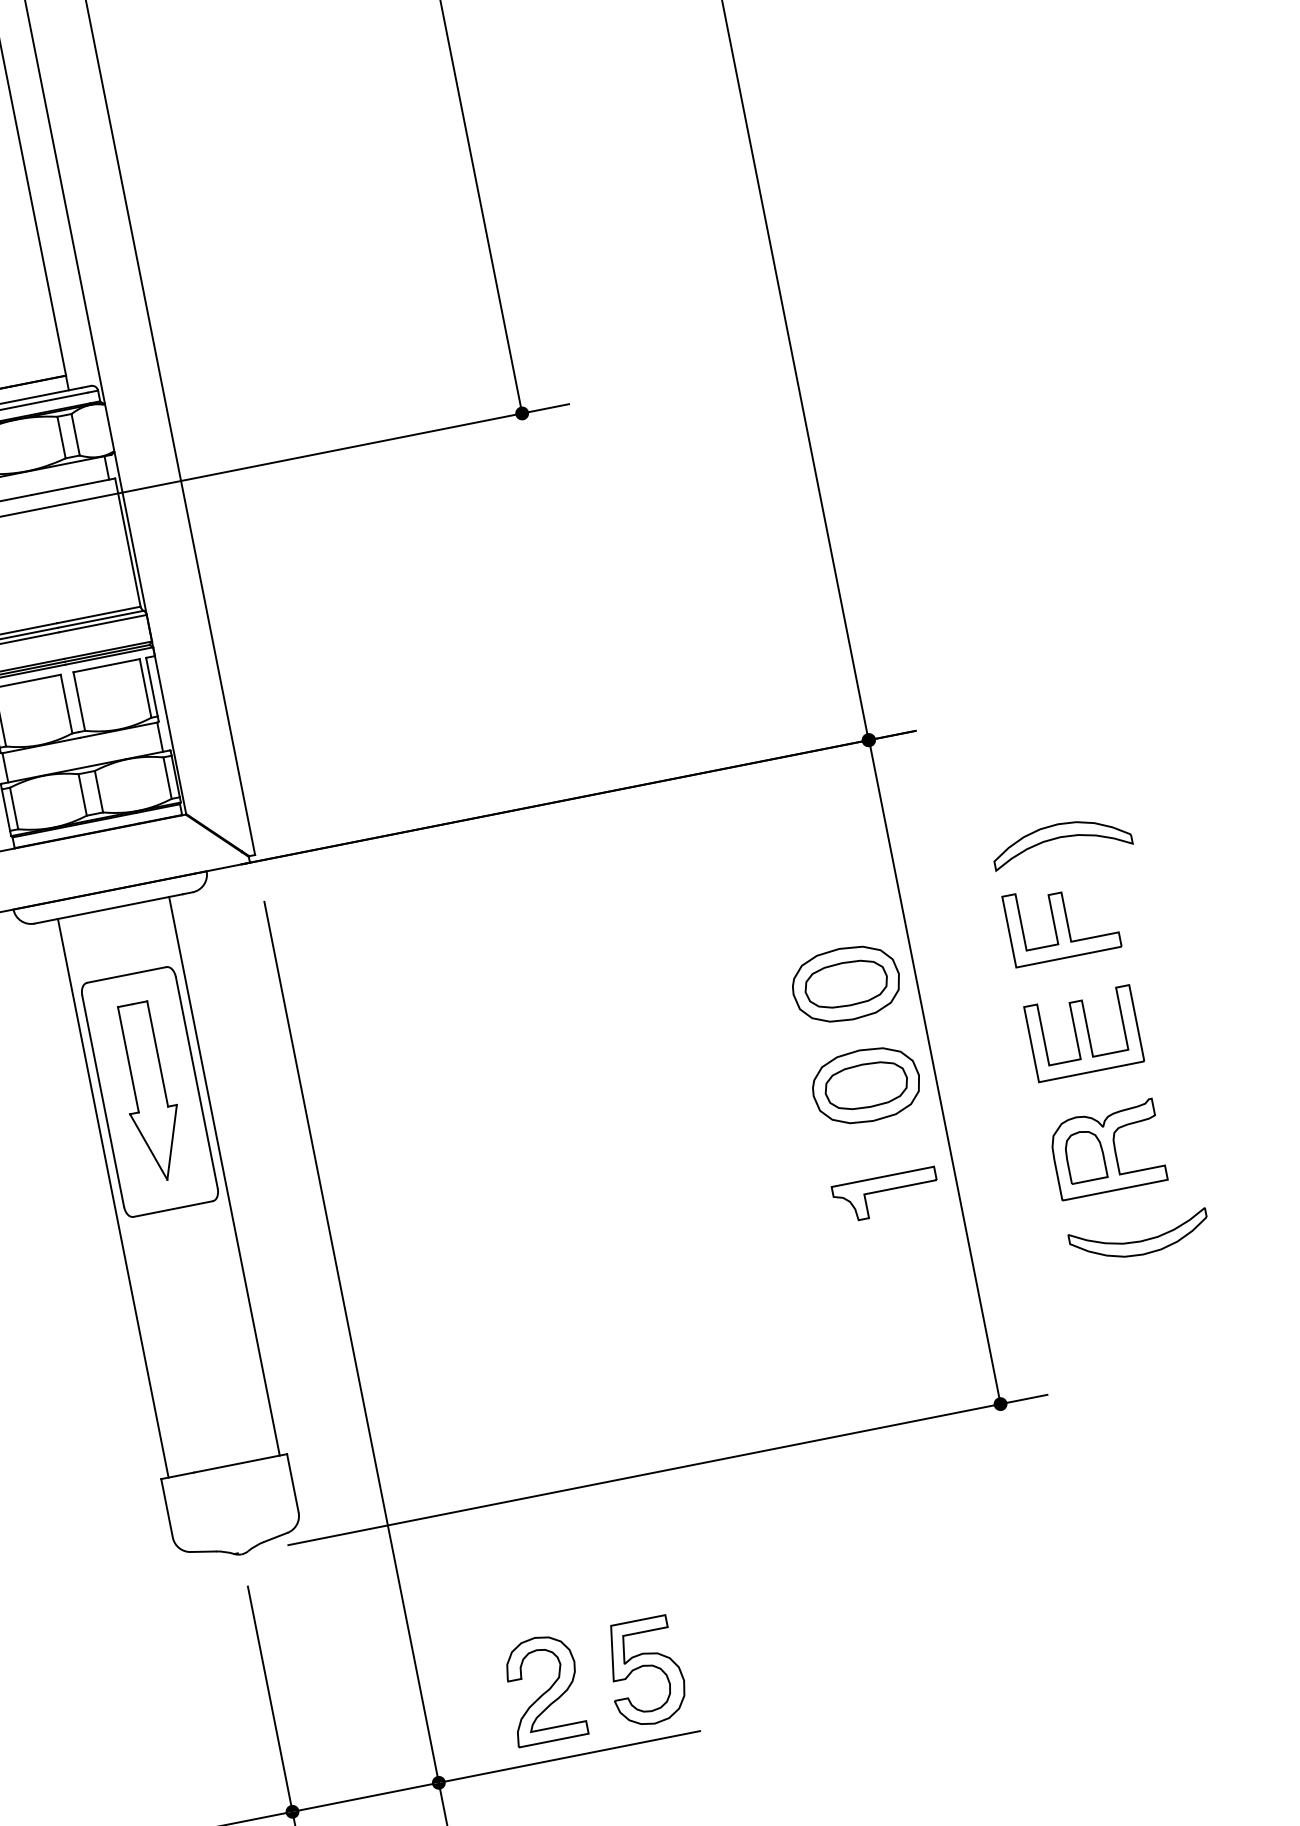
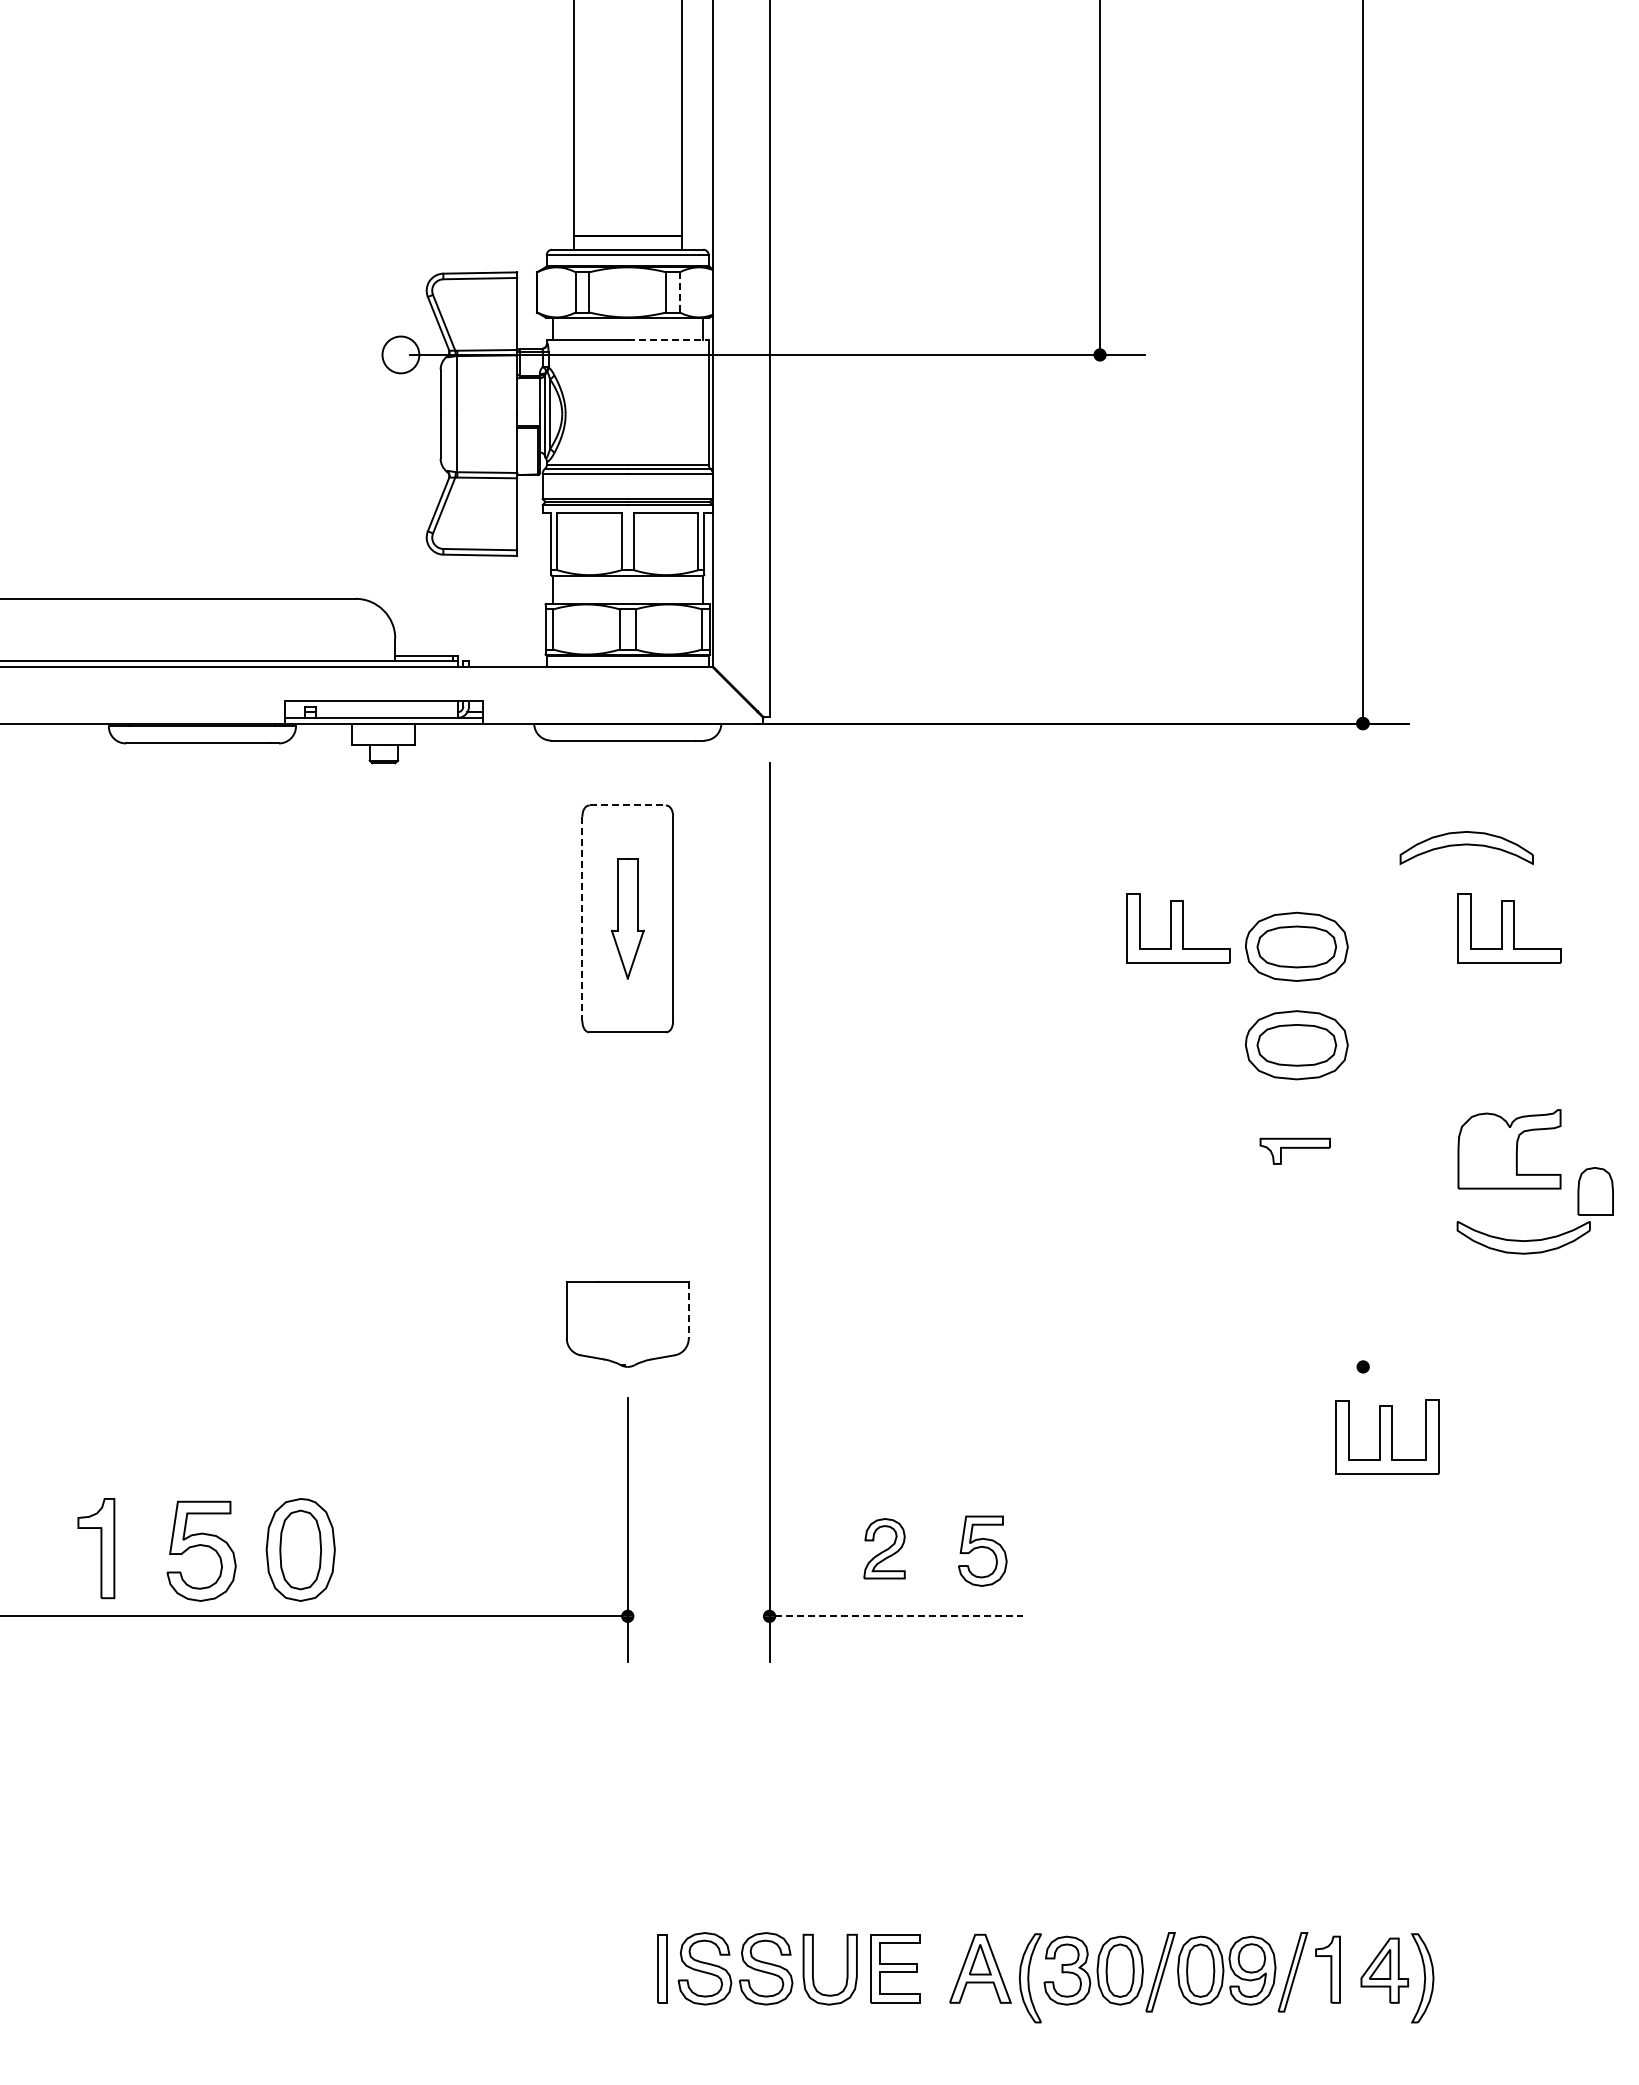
line: (75, 434) -> (679, 292), solid -> dashed
line: (73, 486) -> (668, 340), solid -> dashed
part: (1061, 841) -> (1466, 848), moved
line: (127, 974) -> (628, 805), solid -> dashed
part: (720, 989) -> (1178, 928), added
part: (1084, 1033) -> (1387, 1436), moved
line: (935, 1072) -> (1363, 1045), removed
part: (149, 1091) -> (627, 918), size x0.7
line: (103, 1101) -> (582, 919), solid -> dashed
part: (1084, 1156) -> (1595, 1191), moved
line: (224, 1175) -> (681, 1010), removed
part: (885, 1195) -> (1294, 1151), size x0.7
line: (112, 1197) -> (573, 1010), removed
line: (667, 1469) -> (1040, 1366), removed
line: (292, 1483) -> (688, 1310), solid -> dashed
part: (645, 1671) -> (982, 1550), size x0.7
part: (543, 1689) -> (884, 1548), size x0.6
line: (571, 1756) -> (898, 1616), solid -> dashed
line: (365, 1797) -> (698, 1616), removed

